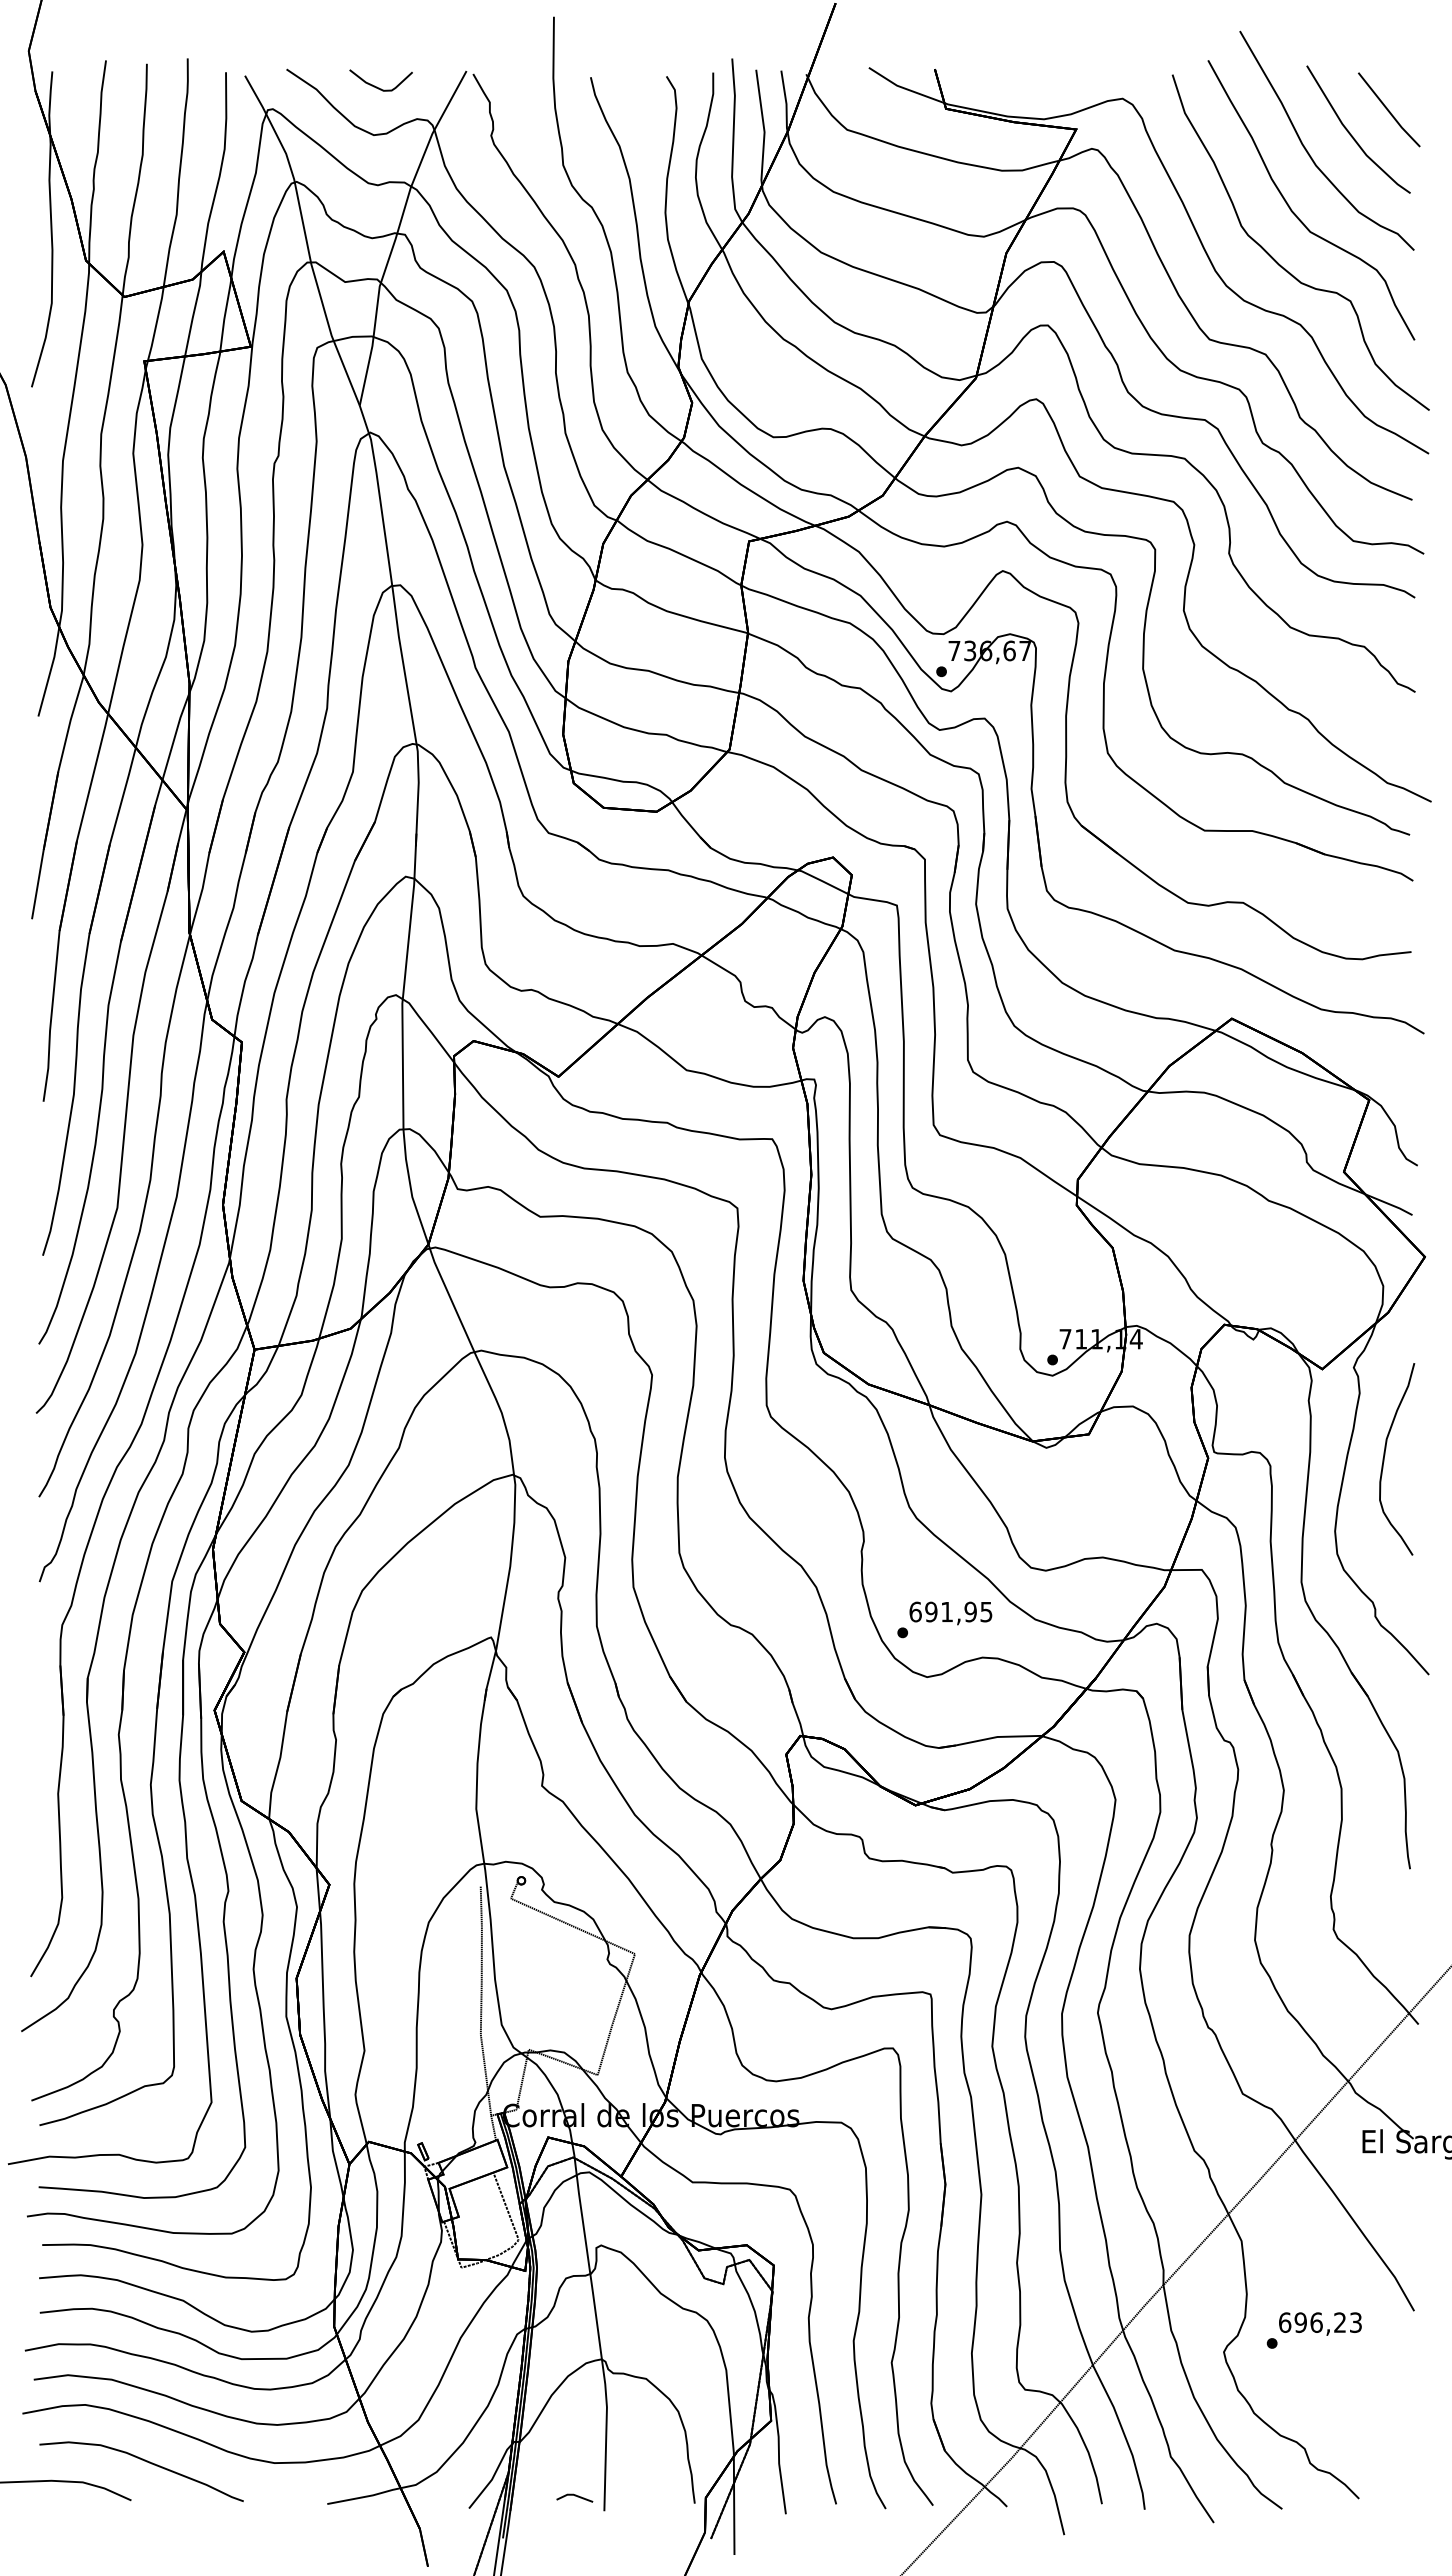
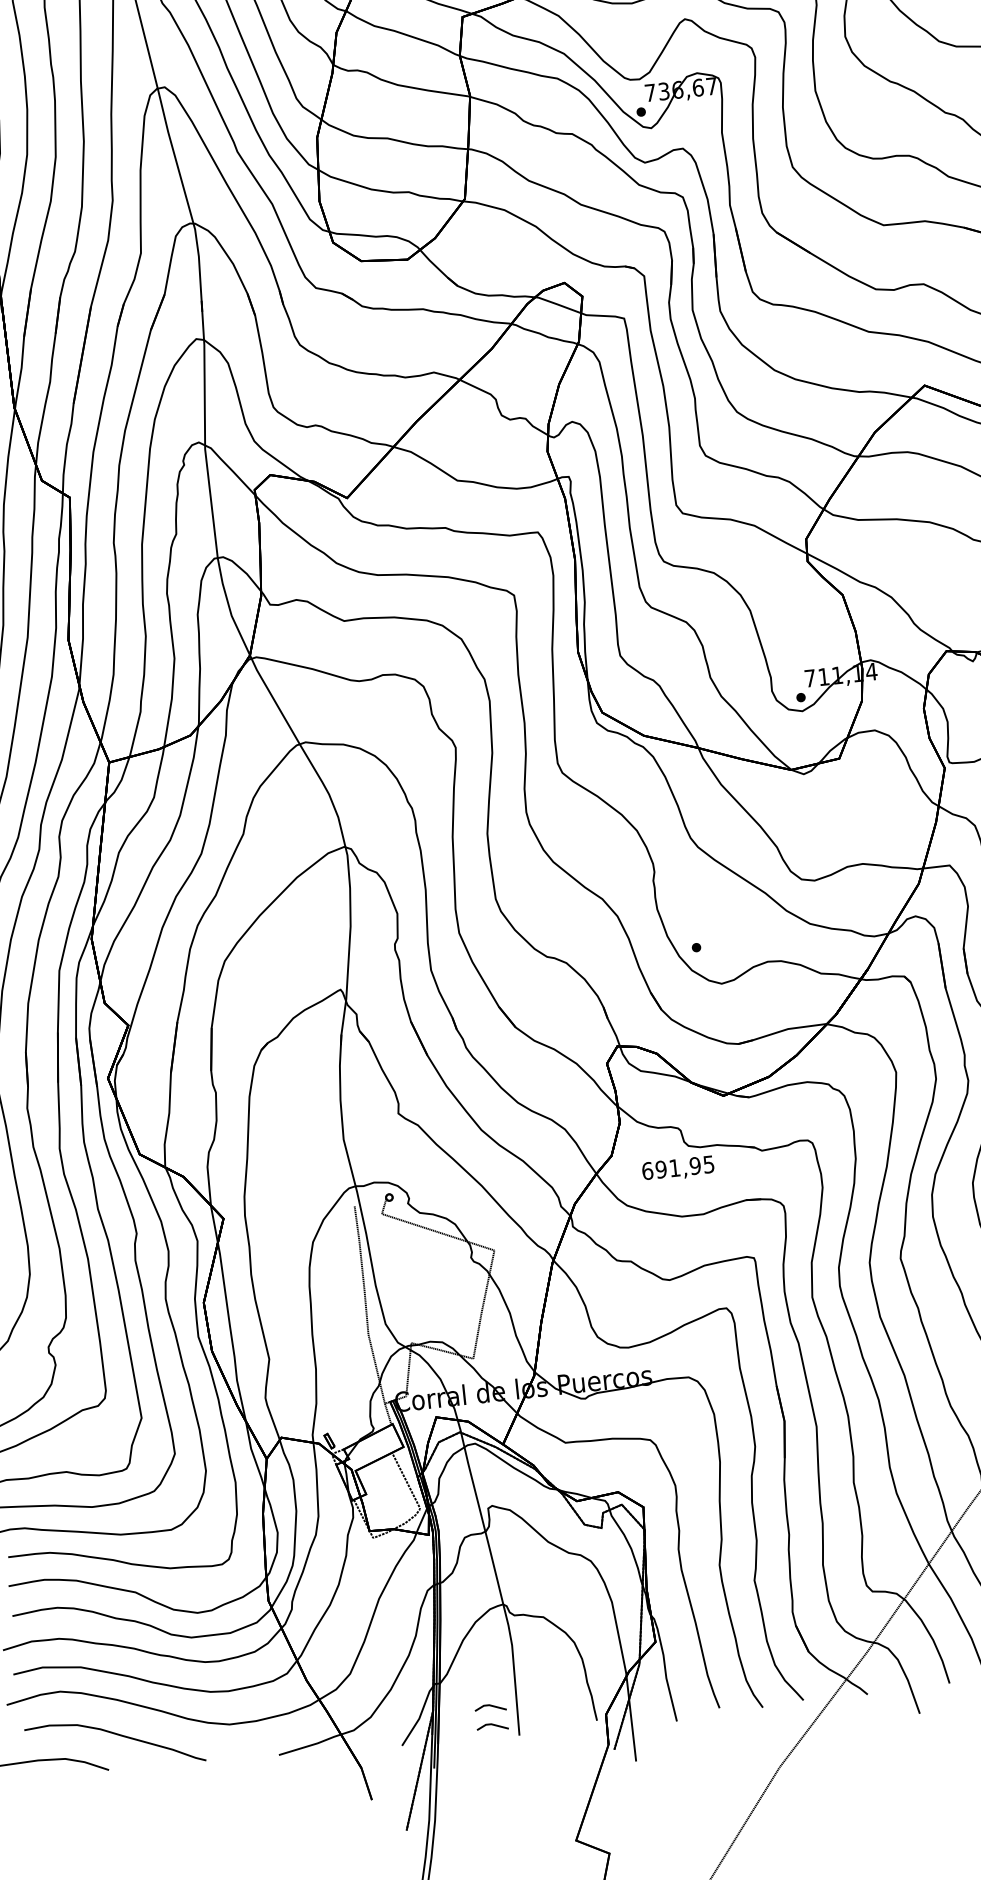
text: (950, 1613) -> (677, 1169), moved
part: (574, 2475) -> (490, 1707), added

